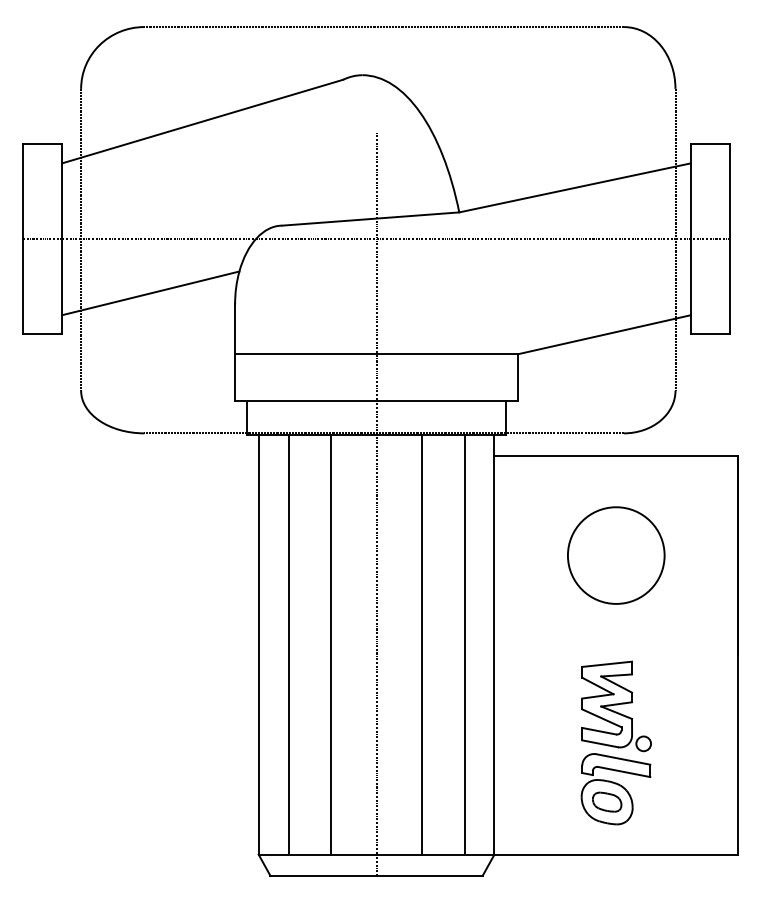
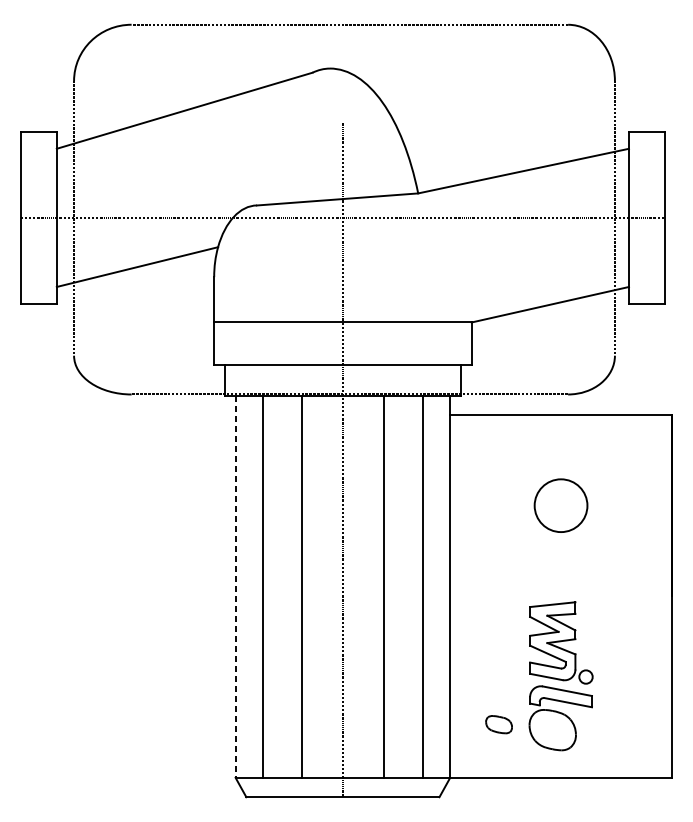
circle: (615, 555) -> (560, 505), size x0.6
line: (258, 644) -> (235, 586), solid -> dashed
part: (607, 801) -> (499, 724), moved

